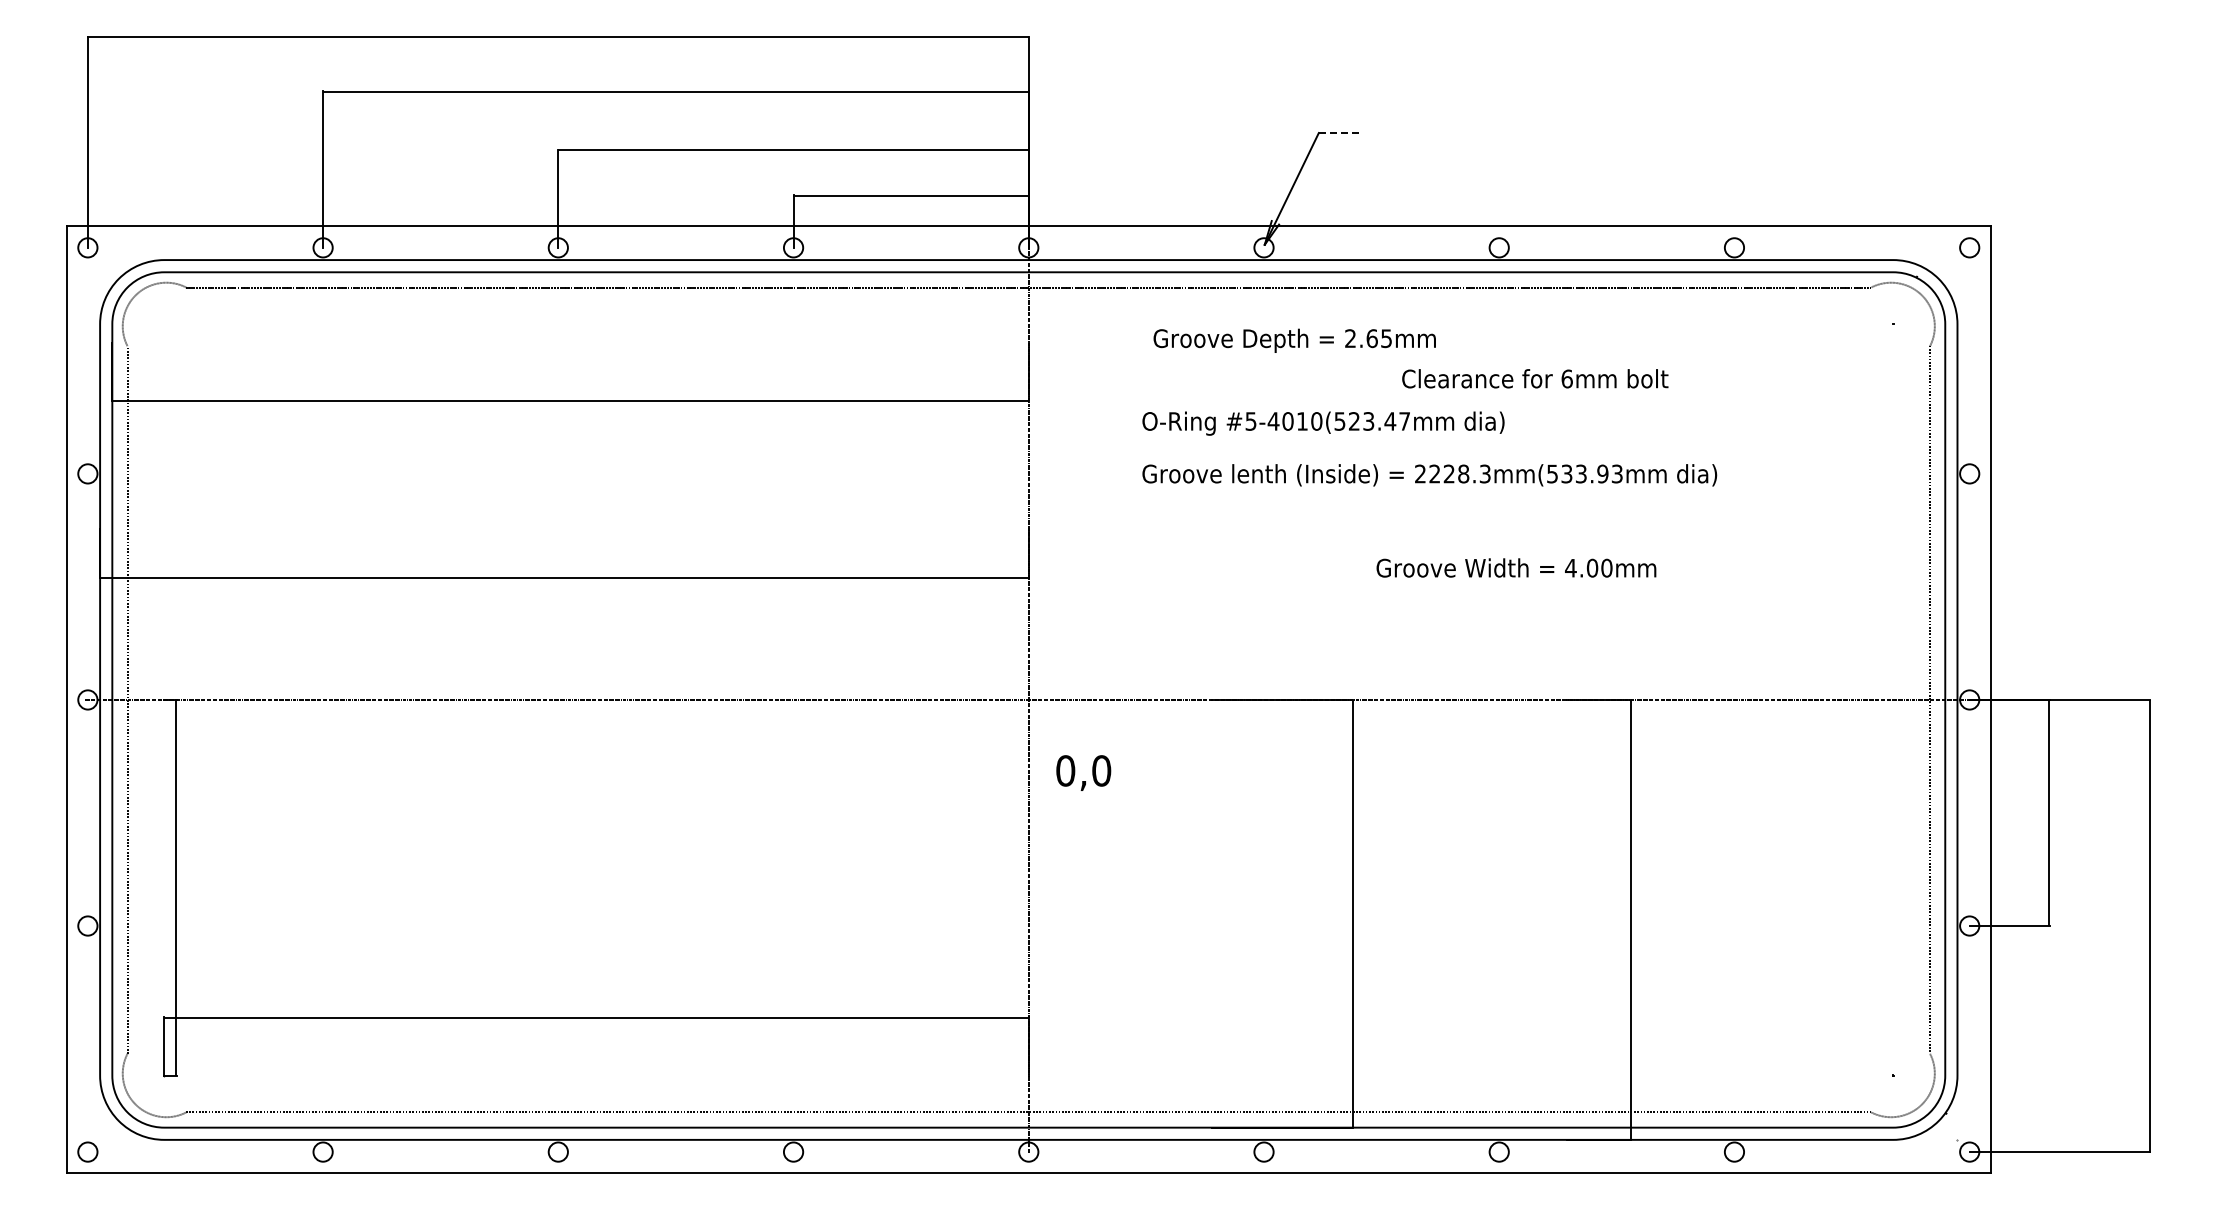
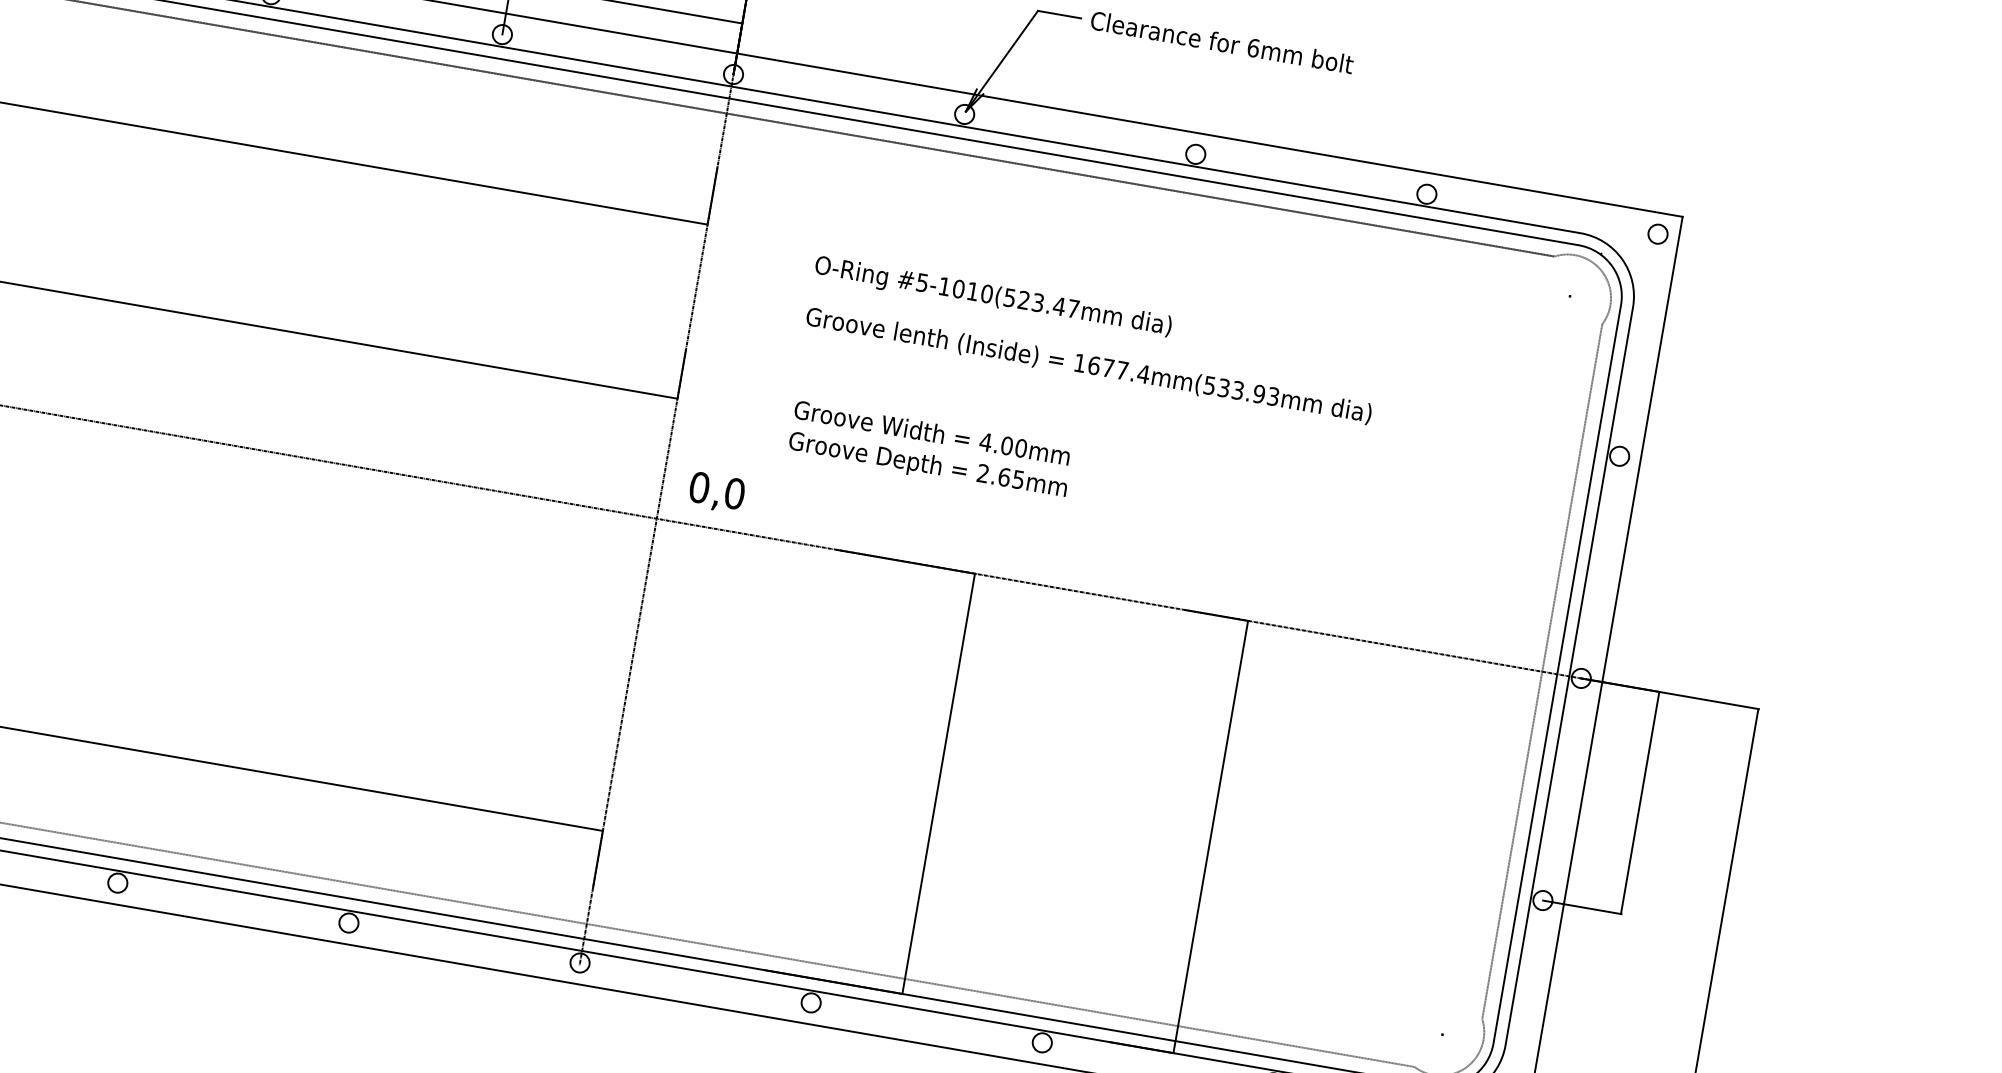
line: (1340, 133) -> (1059, 15), dashed -> solid
text: (1294, 340) -> (927, 465), moved
text: (1535, 378) -> (1222, 42), moved
text: (1273, 421) -> (944, 286), #5-4010(523.47mm -> #5-1010(523.47mm
text: (1453, 473) -> (1112, 368), 2228.3mm(533.93mm -> 1677.4mm(533.93mm
text: (1516, 567) -> (932, 432), moved
text: (1083, 772) -> (716, 492), moved

